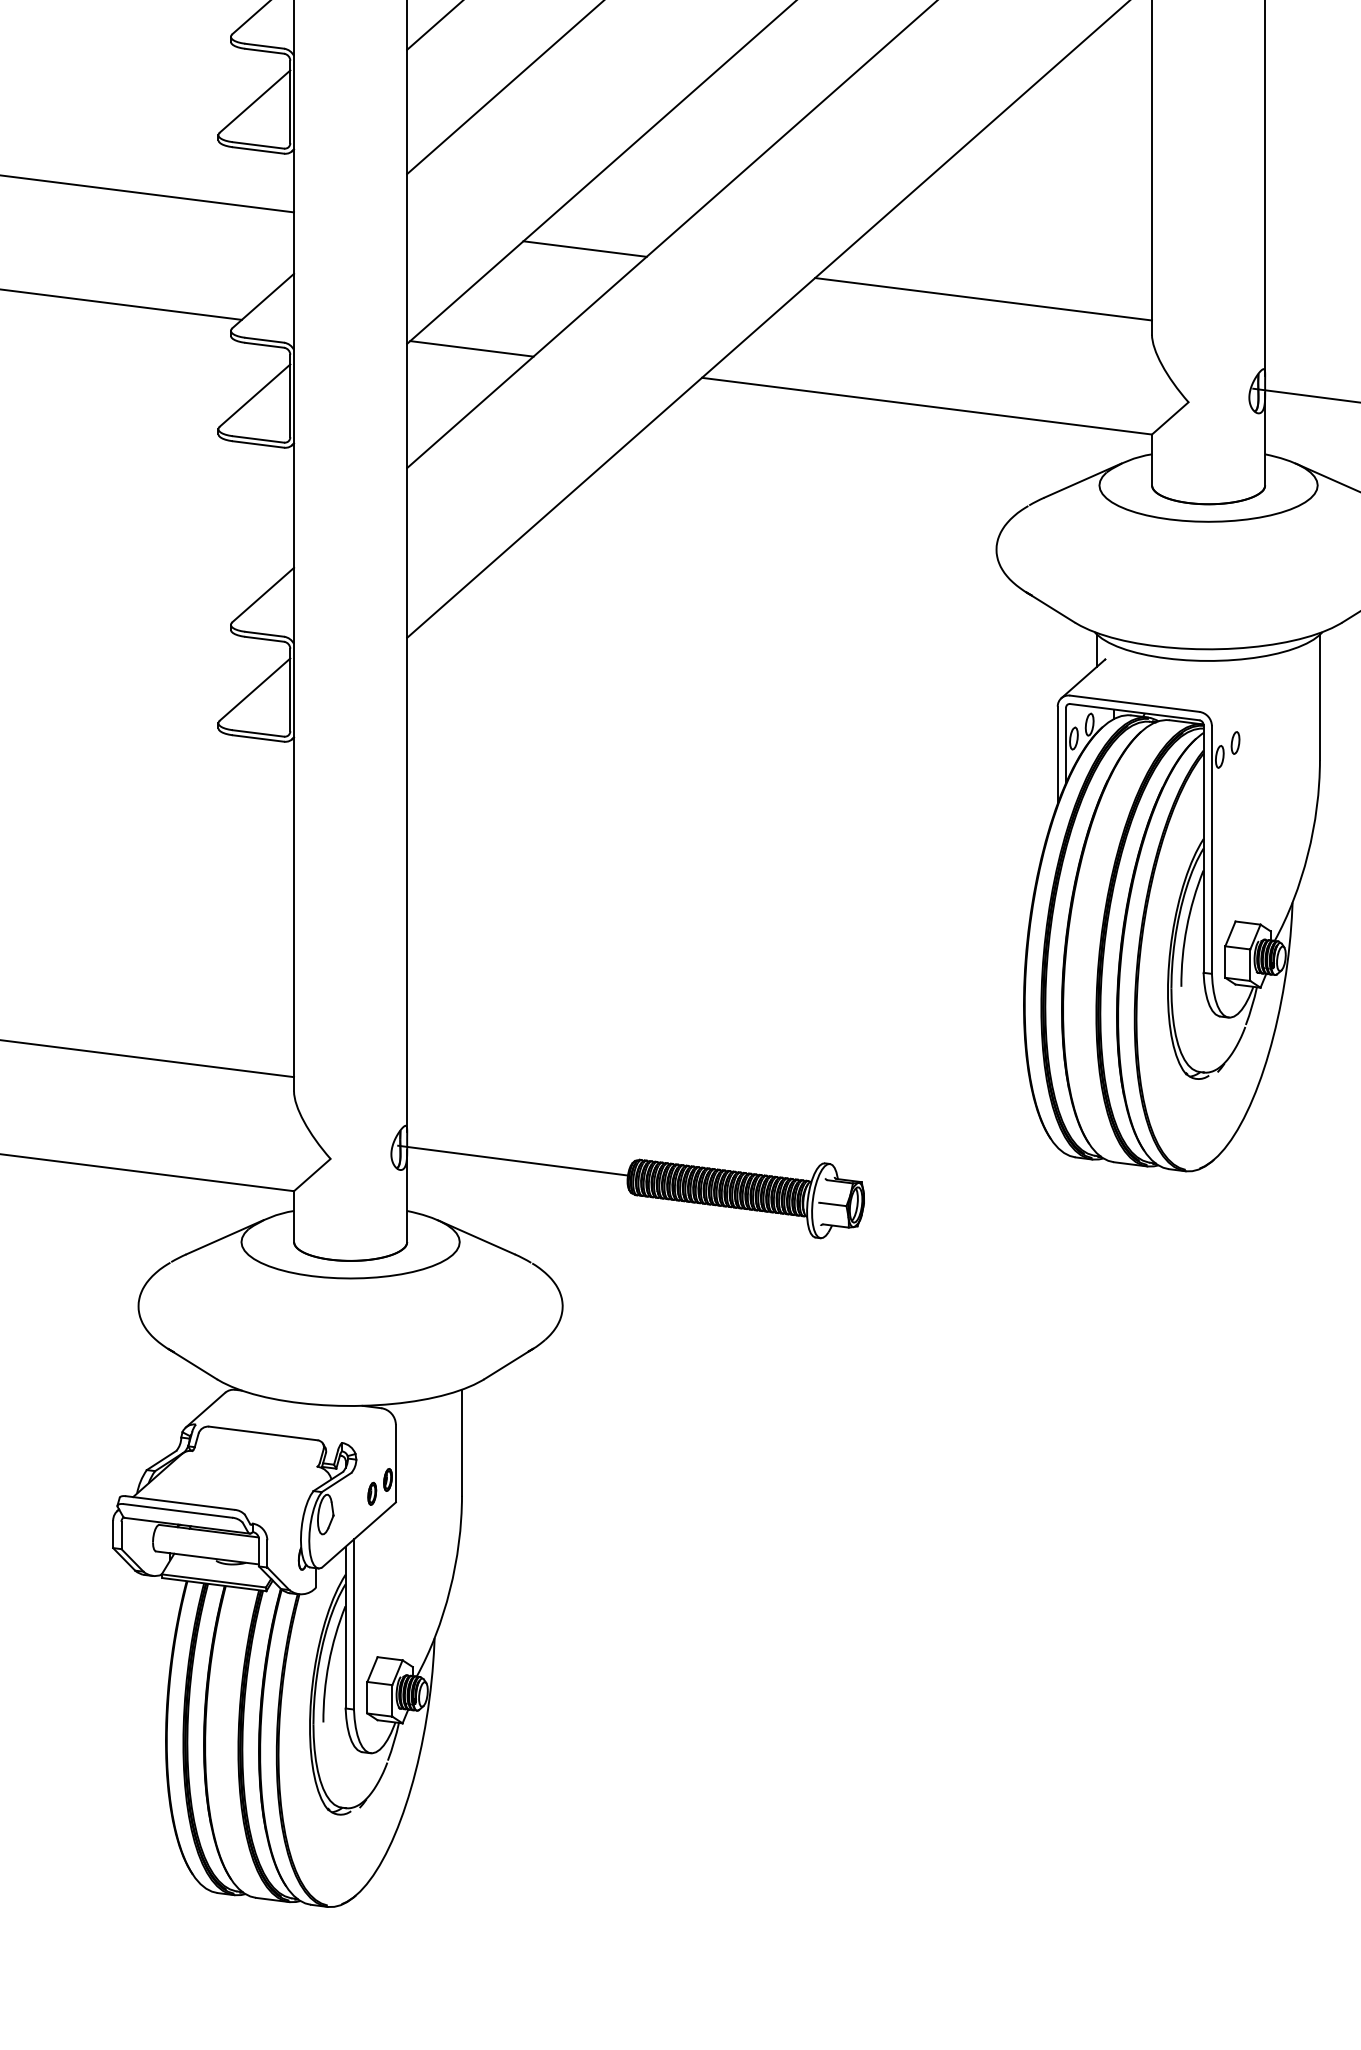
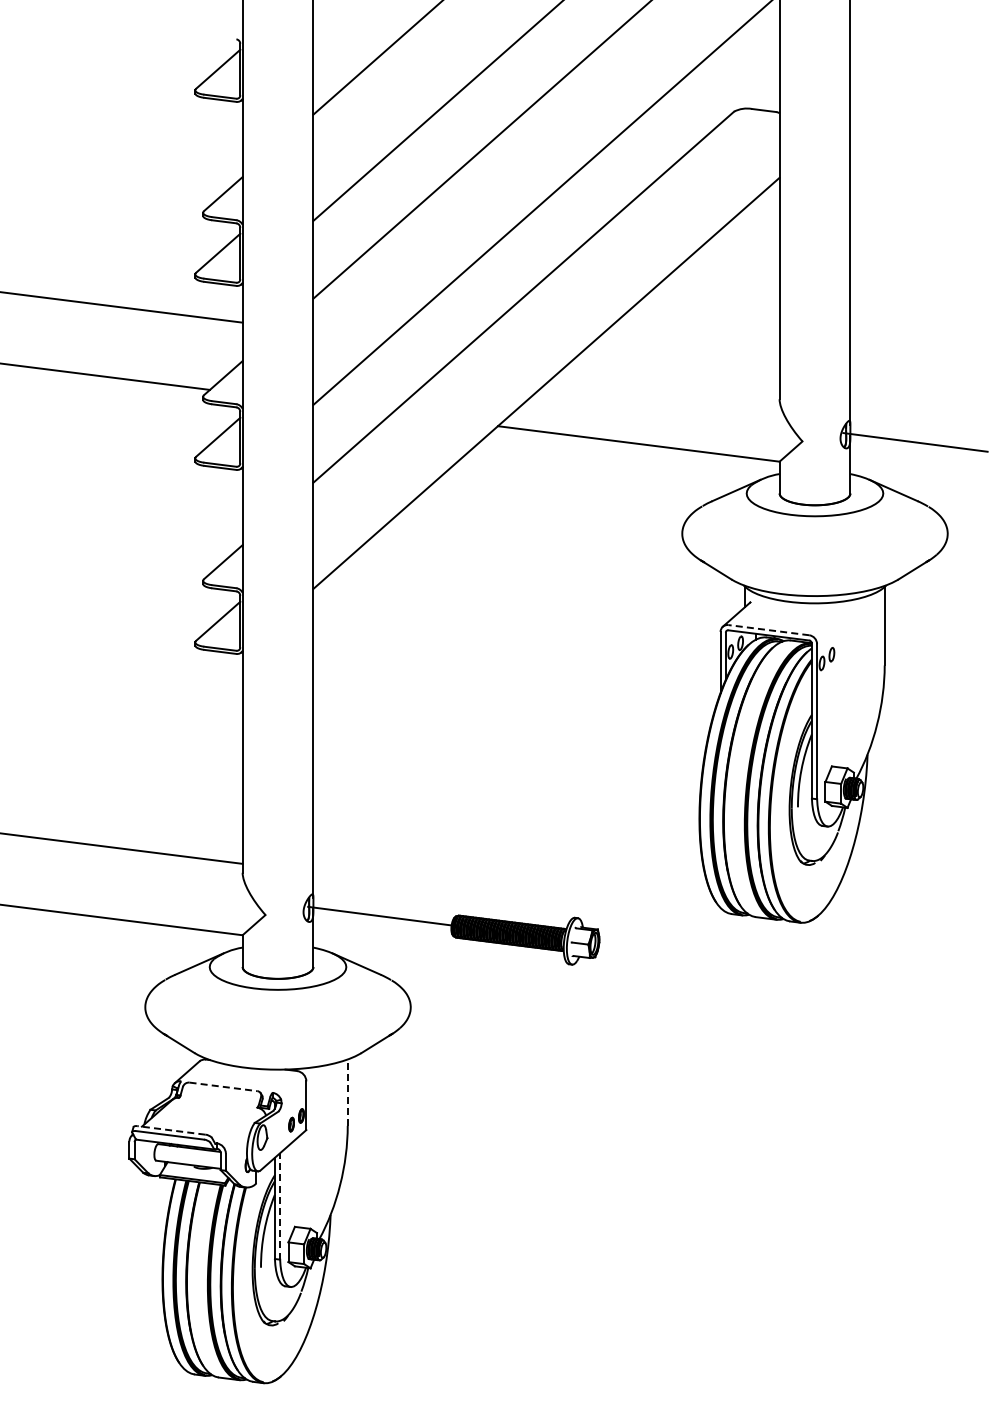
line: (584, 248) -> (424, 345), removed
line: (982, 298) -> (673, 376), removed
line: (471, 347) -> (353, 407), removed
line: (1134, 704) -> (768, 630), solid -> dashed
line: (263, 1432) -> (223, 1086), solid -> dashed
line: (461, 1442) -> (347, 1092), solid -> dashed
line: (178, 1503) -> (170, 1130), solid -> dashed
line: (354, 1623) -> (280, 1205), solid -> dashed

